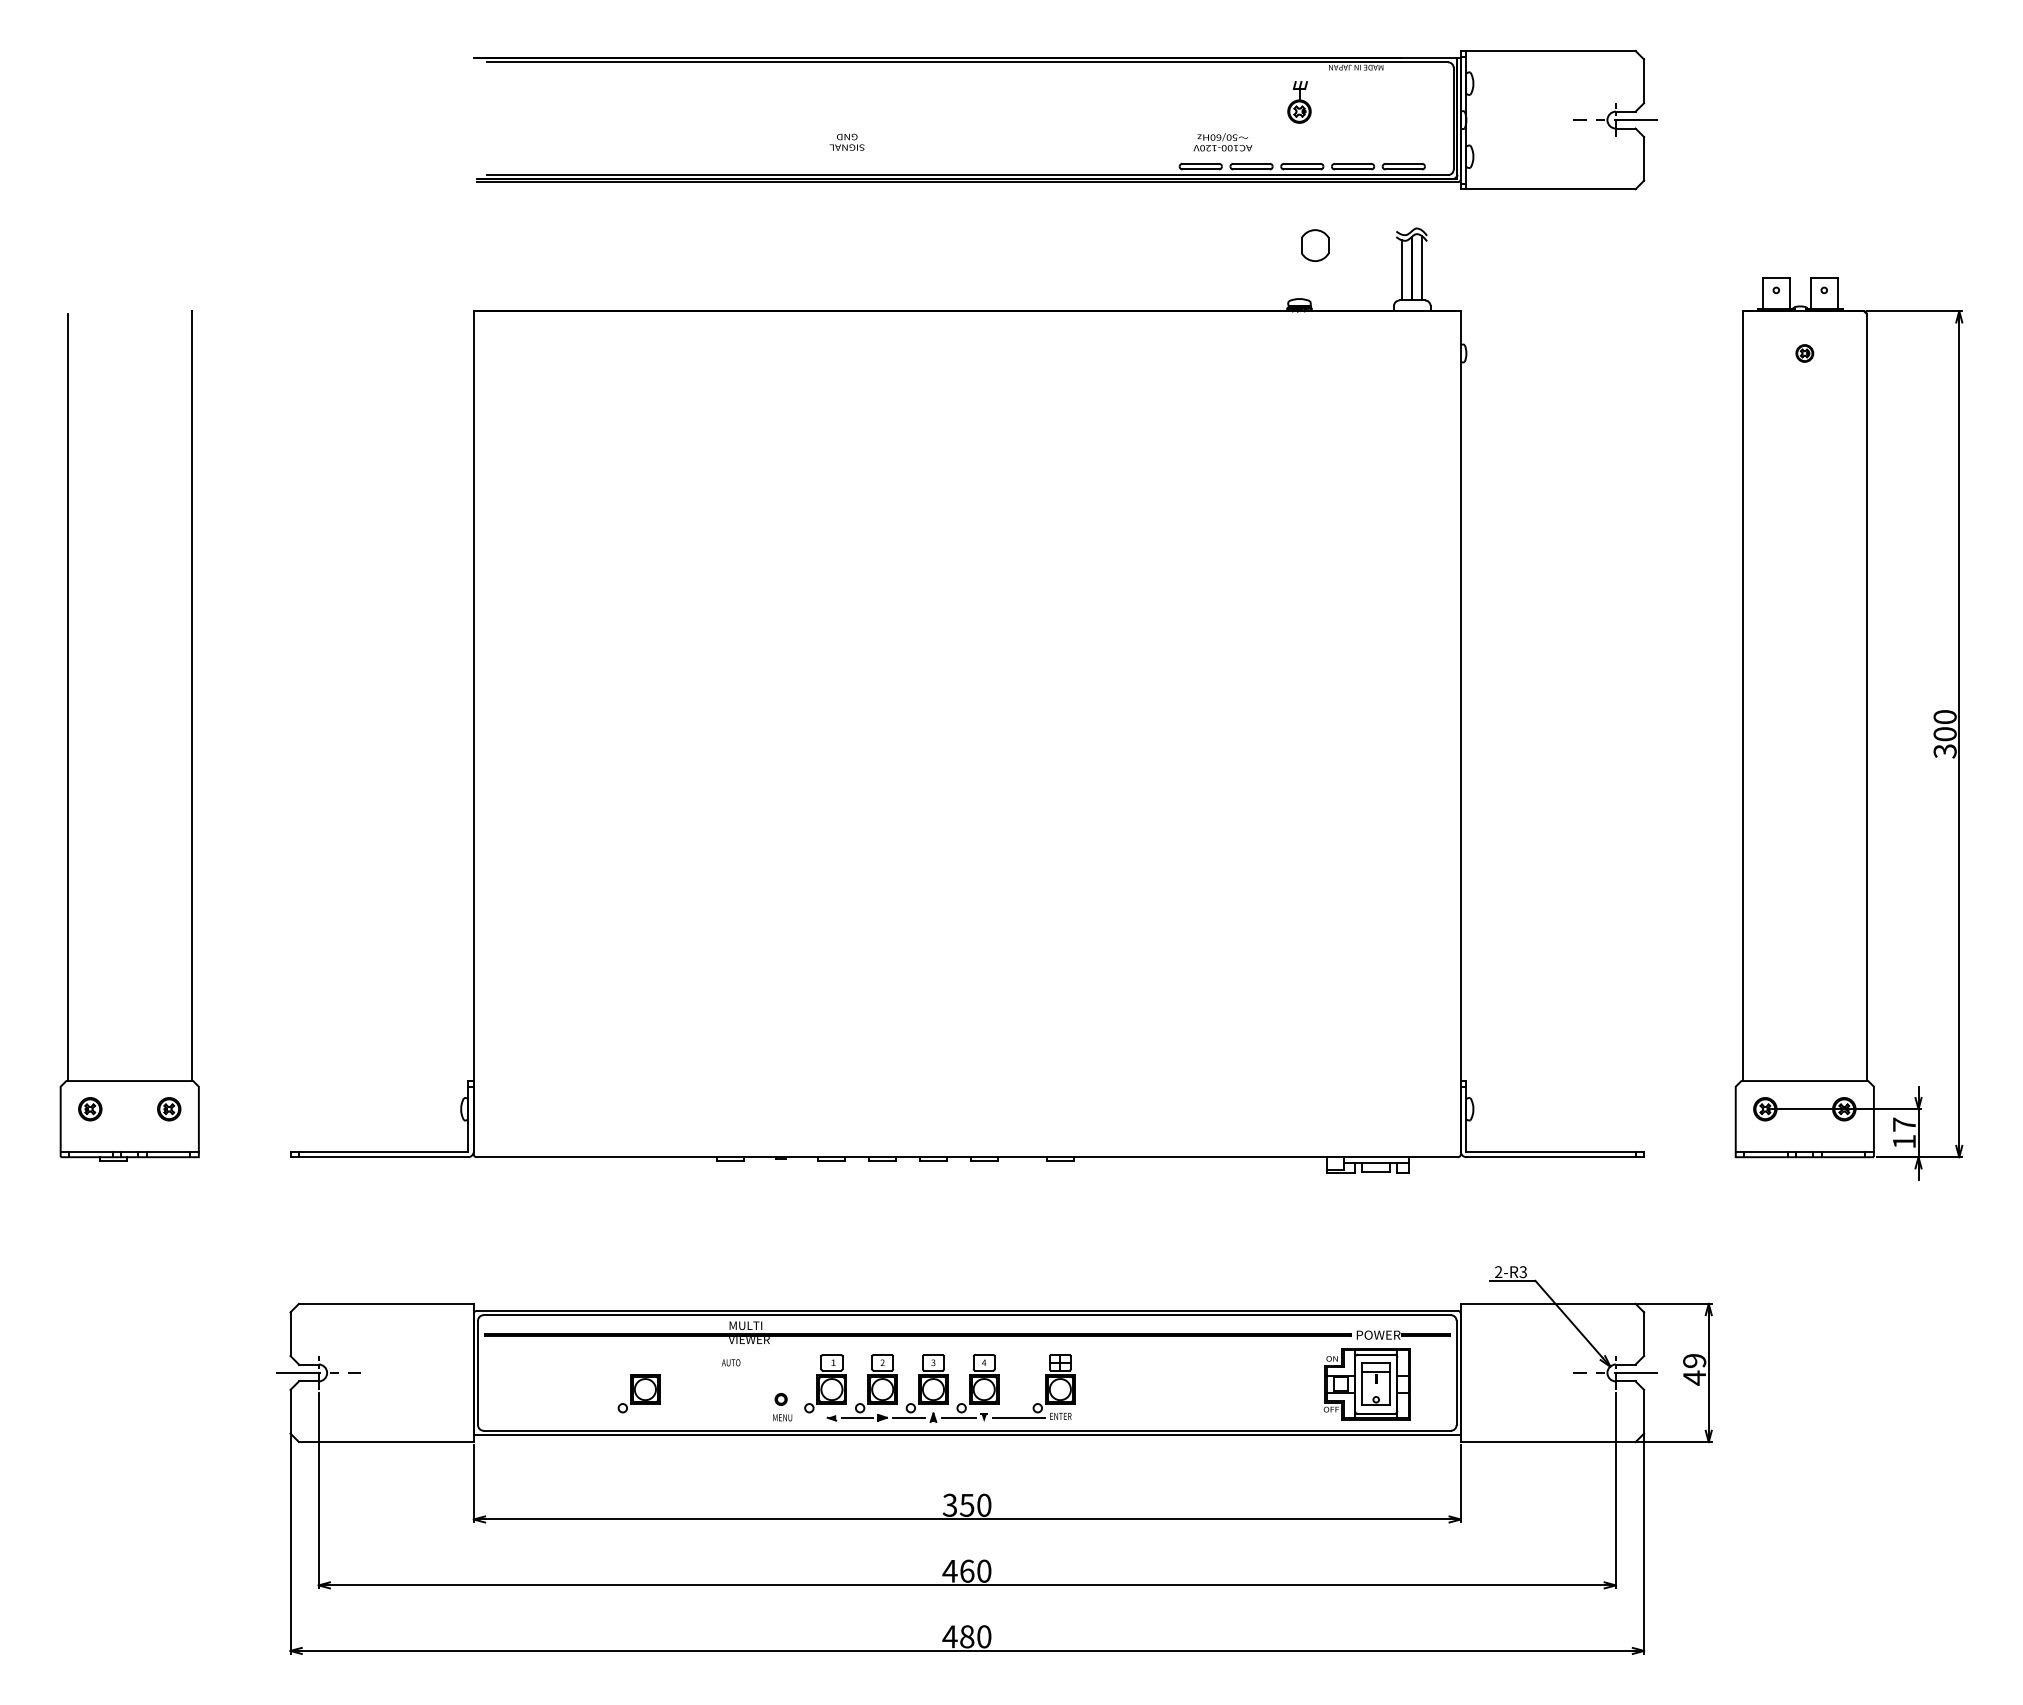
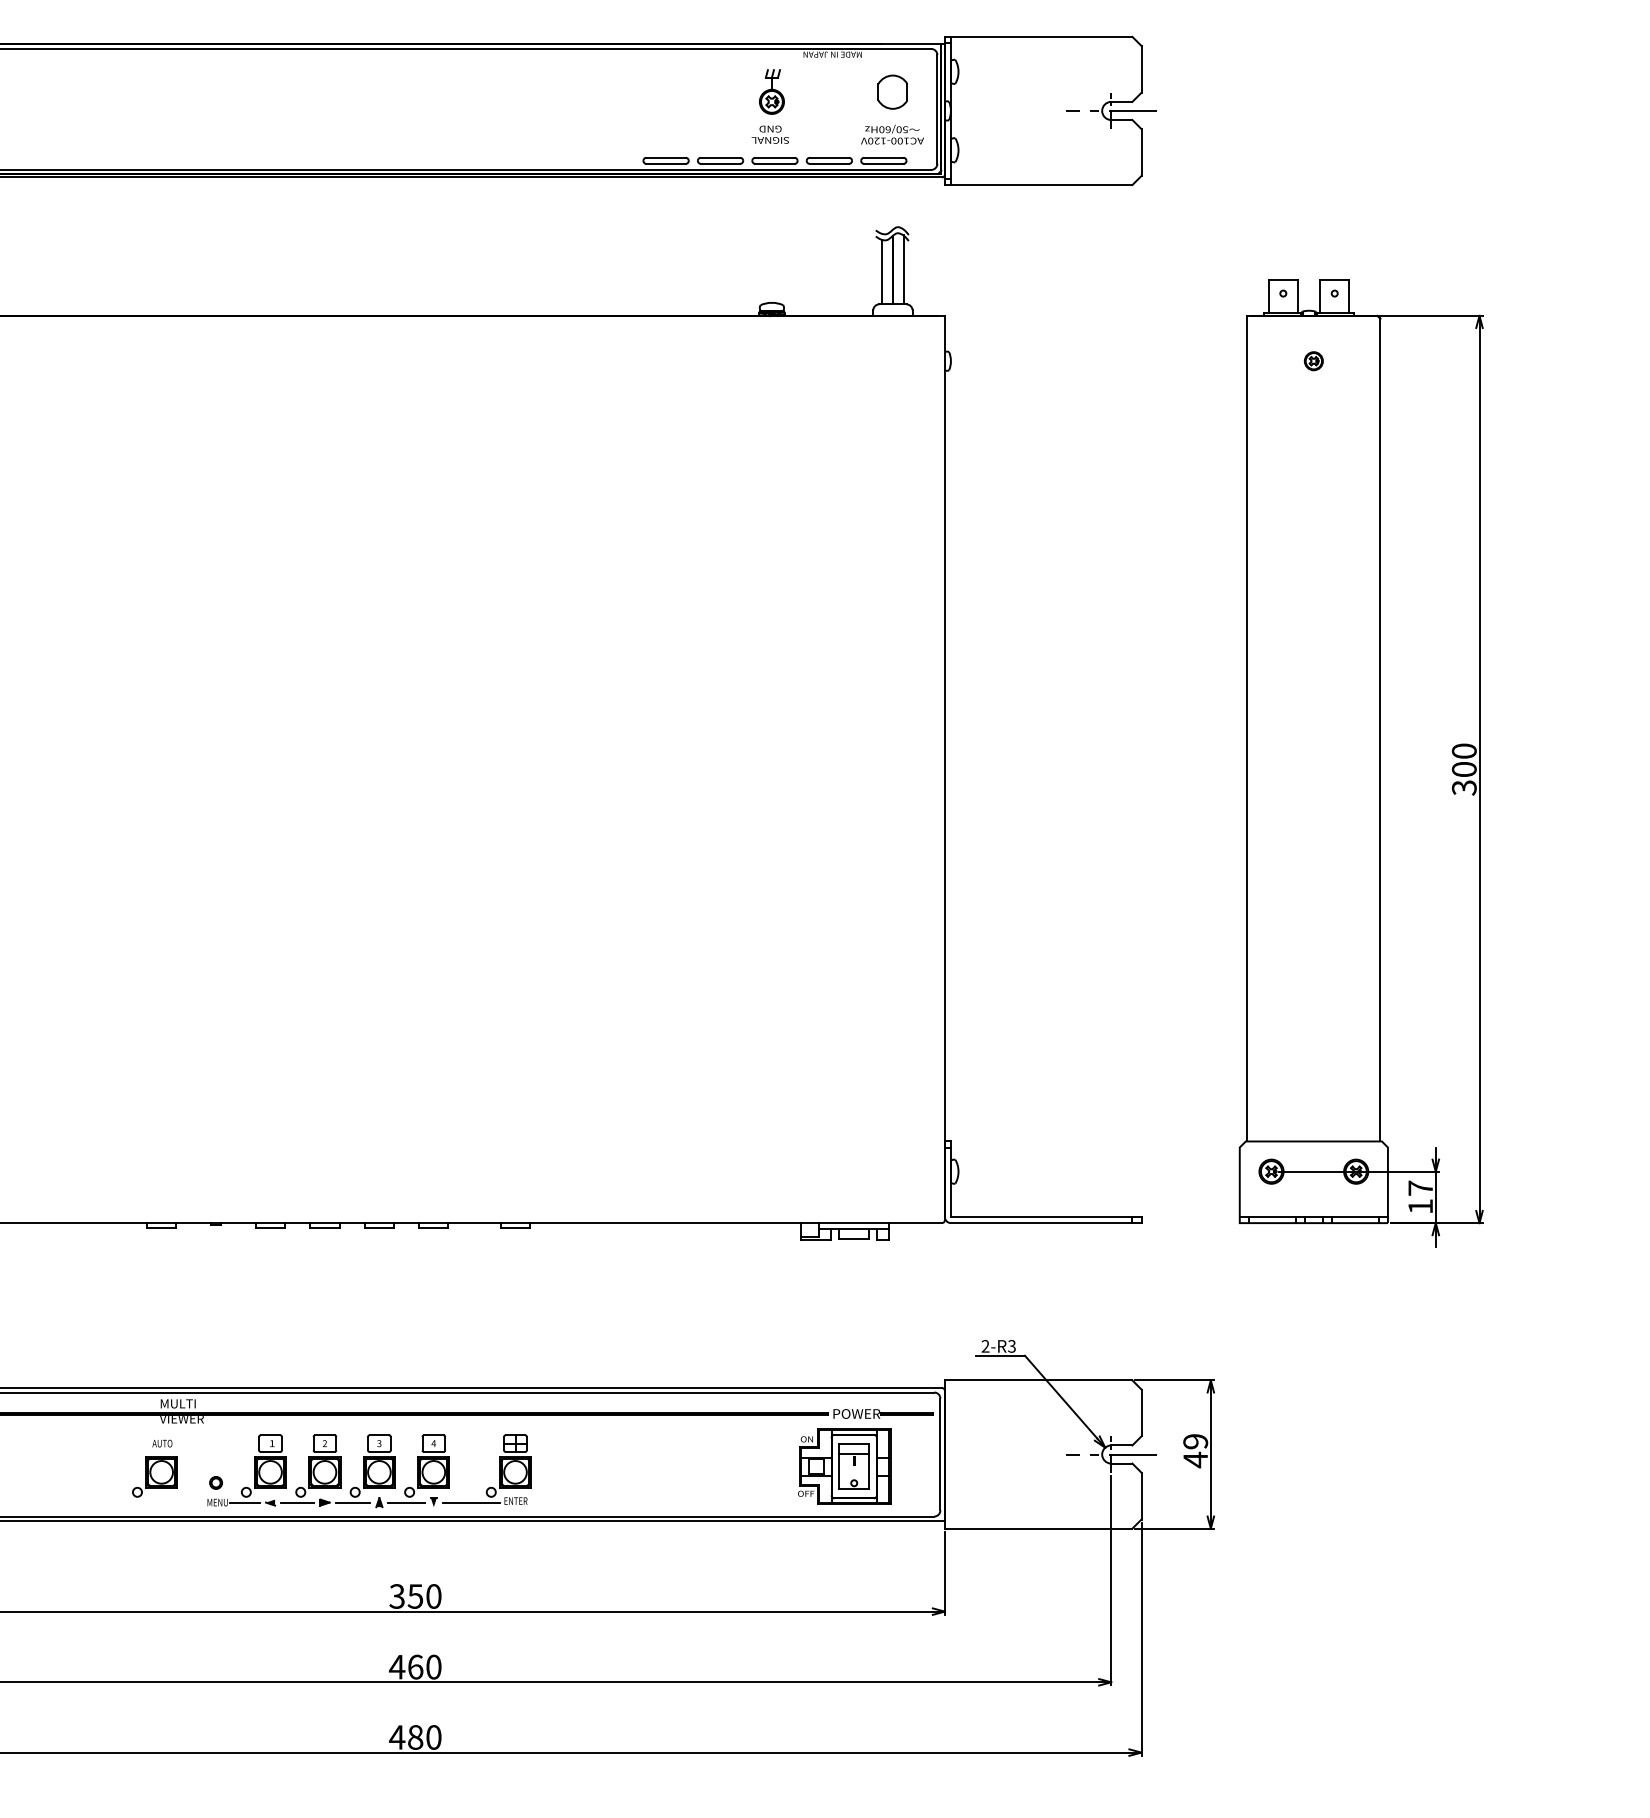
text: (846, 141) -> (769, 133), moved
text: (1222, 142) -> (892, 134), moved
part: (1315, 245) -> (893, 92), moved
part: (638, 1393) -> (154, 1476), moved
line: (807, 1417) -> (244, 1502), added

